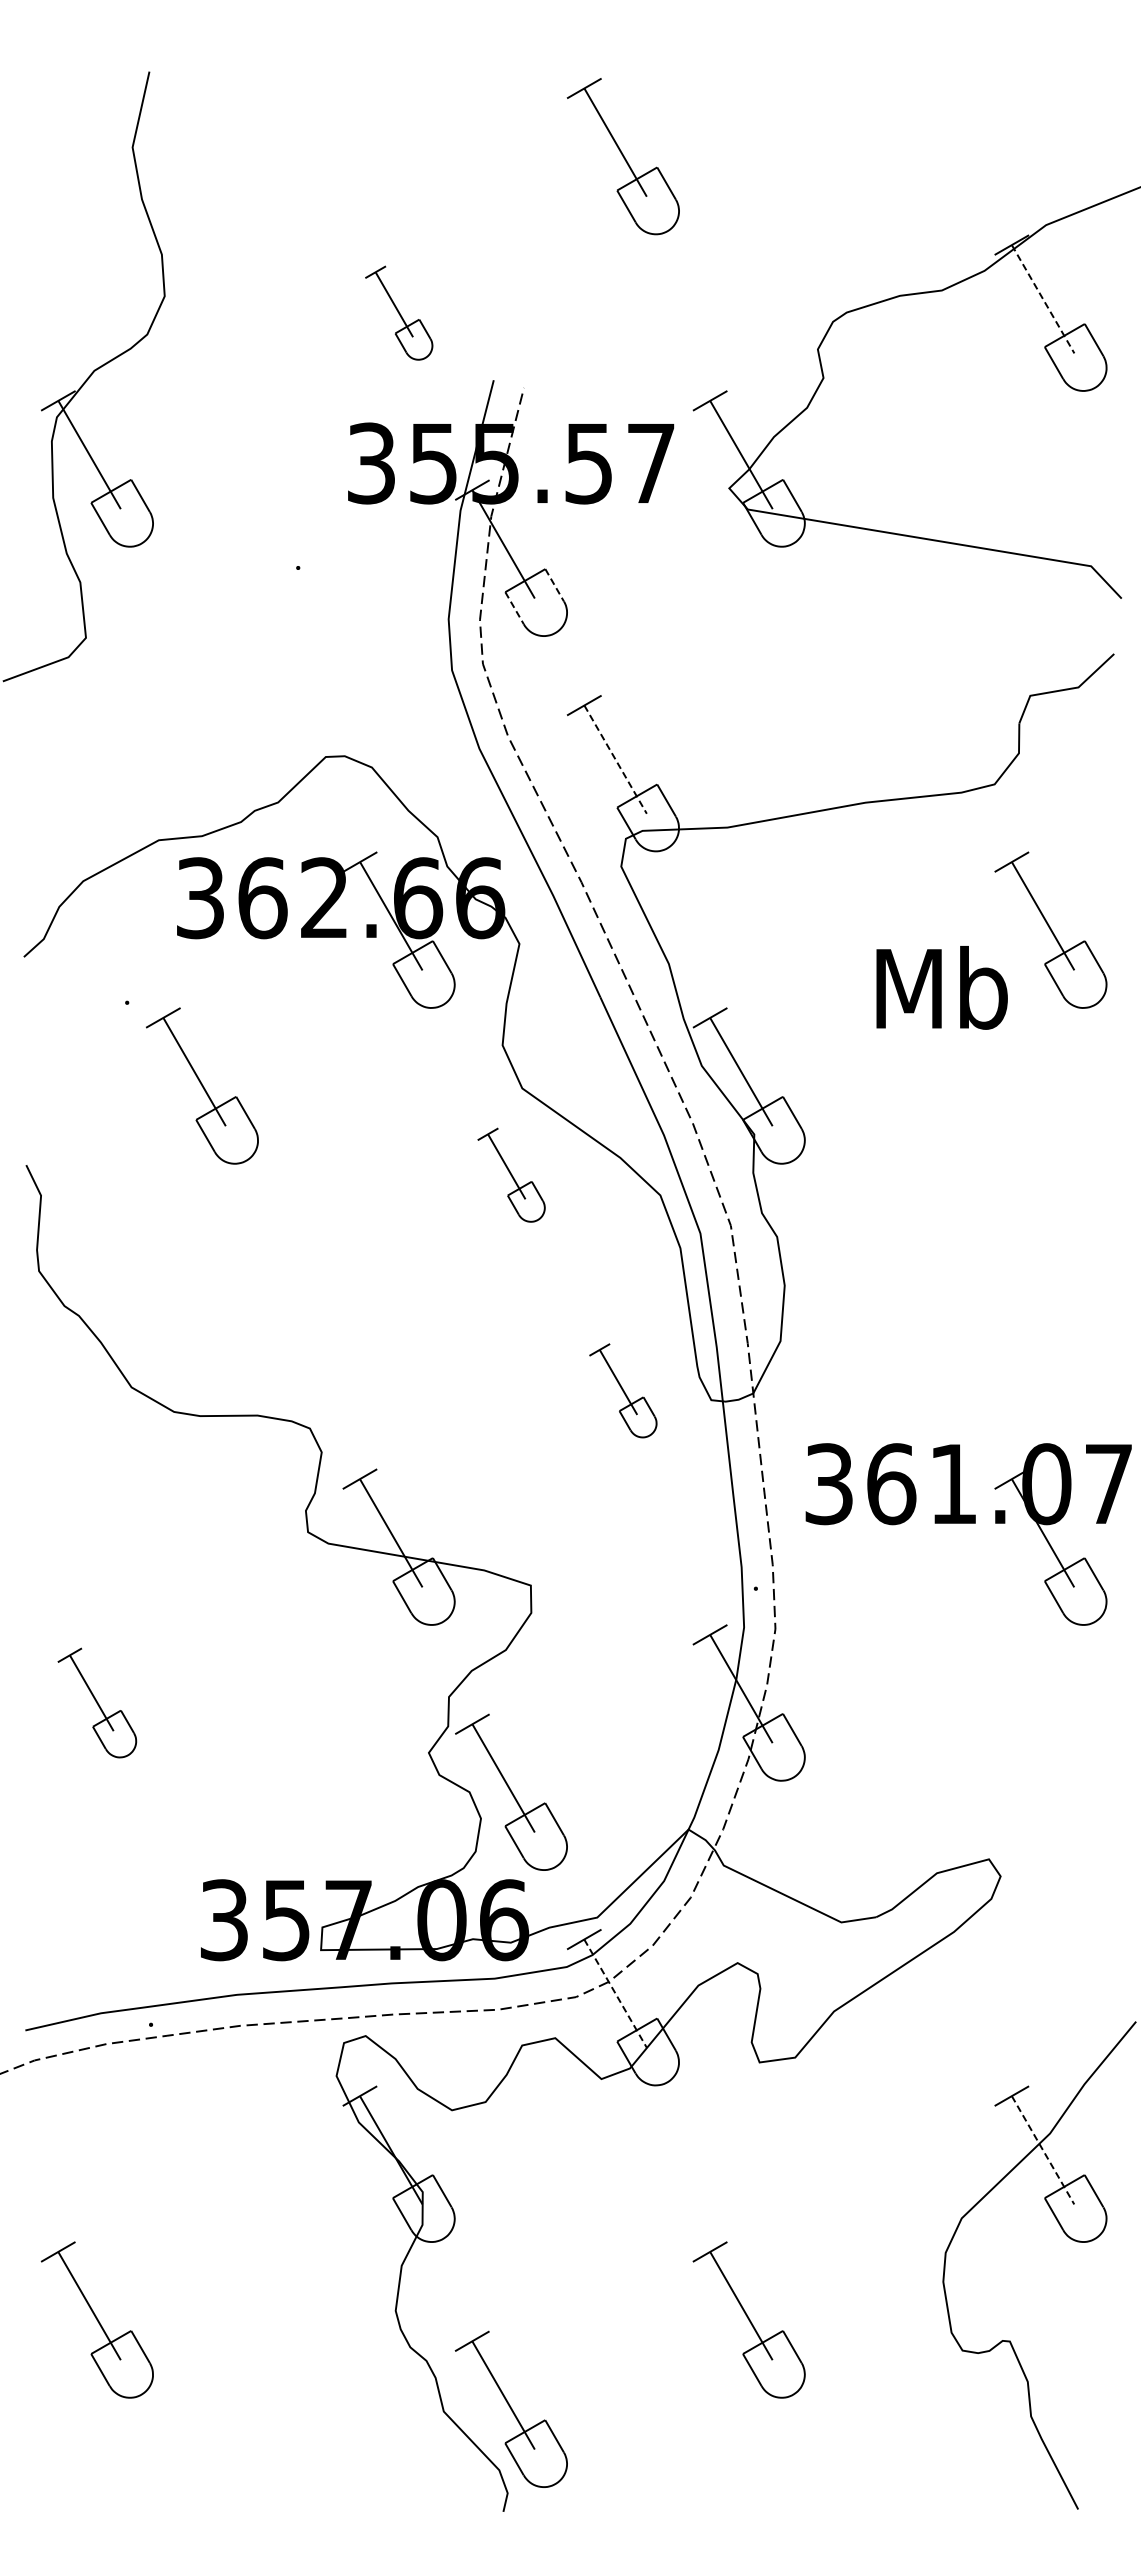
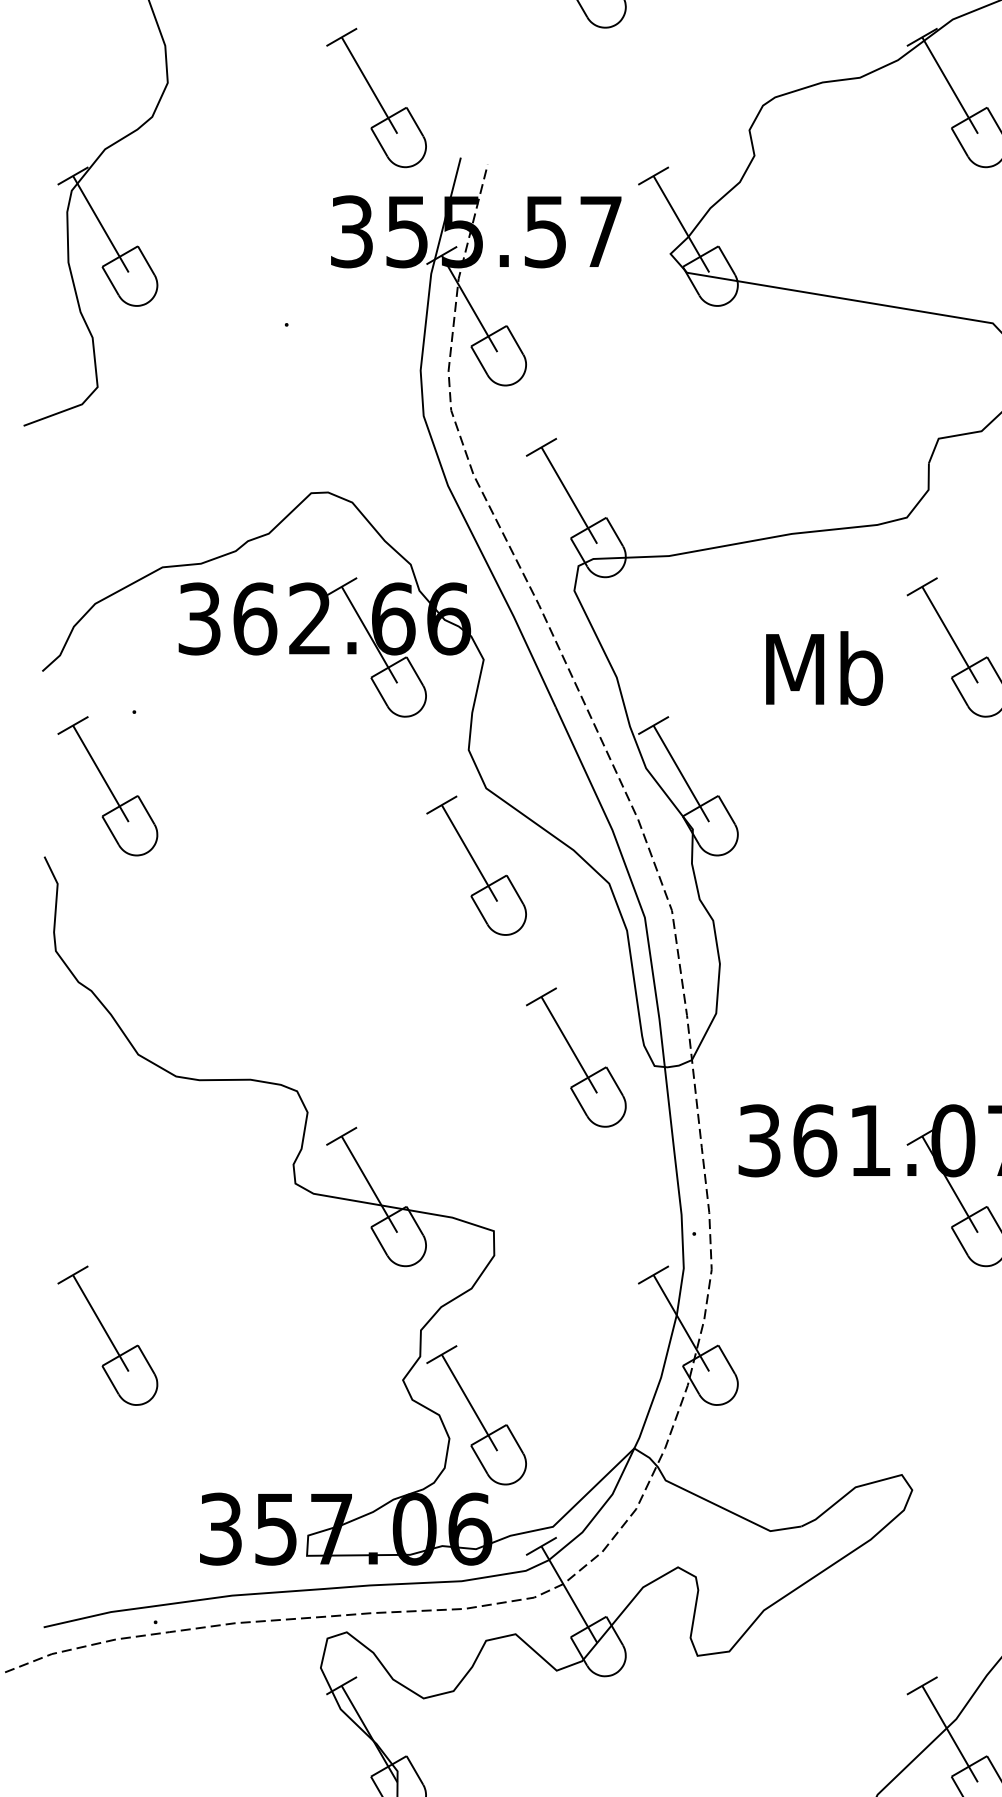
line: (1043, 299) -> (950, 85), dashed -> solid
part: (398, 312) -> (375, 97), size x1.67
line: (554, 585) -> (514, 340), dashed -> solid
line: (514, 608) -> (479, 360), dashed -> solid
line: (615, 760) -> (569, 496), dashed -> solid
text: (941, 987) -> (823, 668), moved
part: (202, 1085) -> (107, 785), moved
part: (511, 1174) -> (476, 865), size x1.67
part: (622, 1390) -> (575, 1057), size x1.67
part: (96, 1702) -> (107, 1335), size x1.43
line: (615, 1993) -> (569, 1594), dashed -> solid
line: (1043, 2150) -> (950, 1734), dashed -> solid

